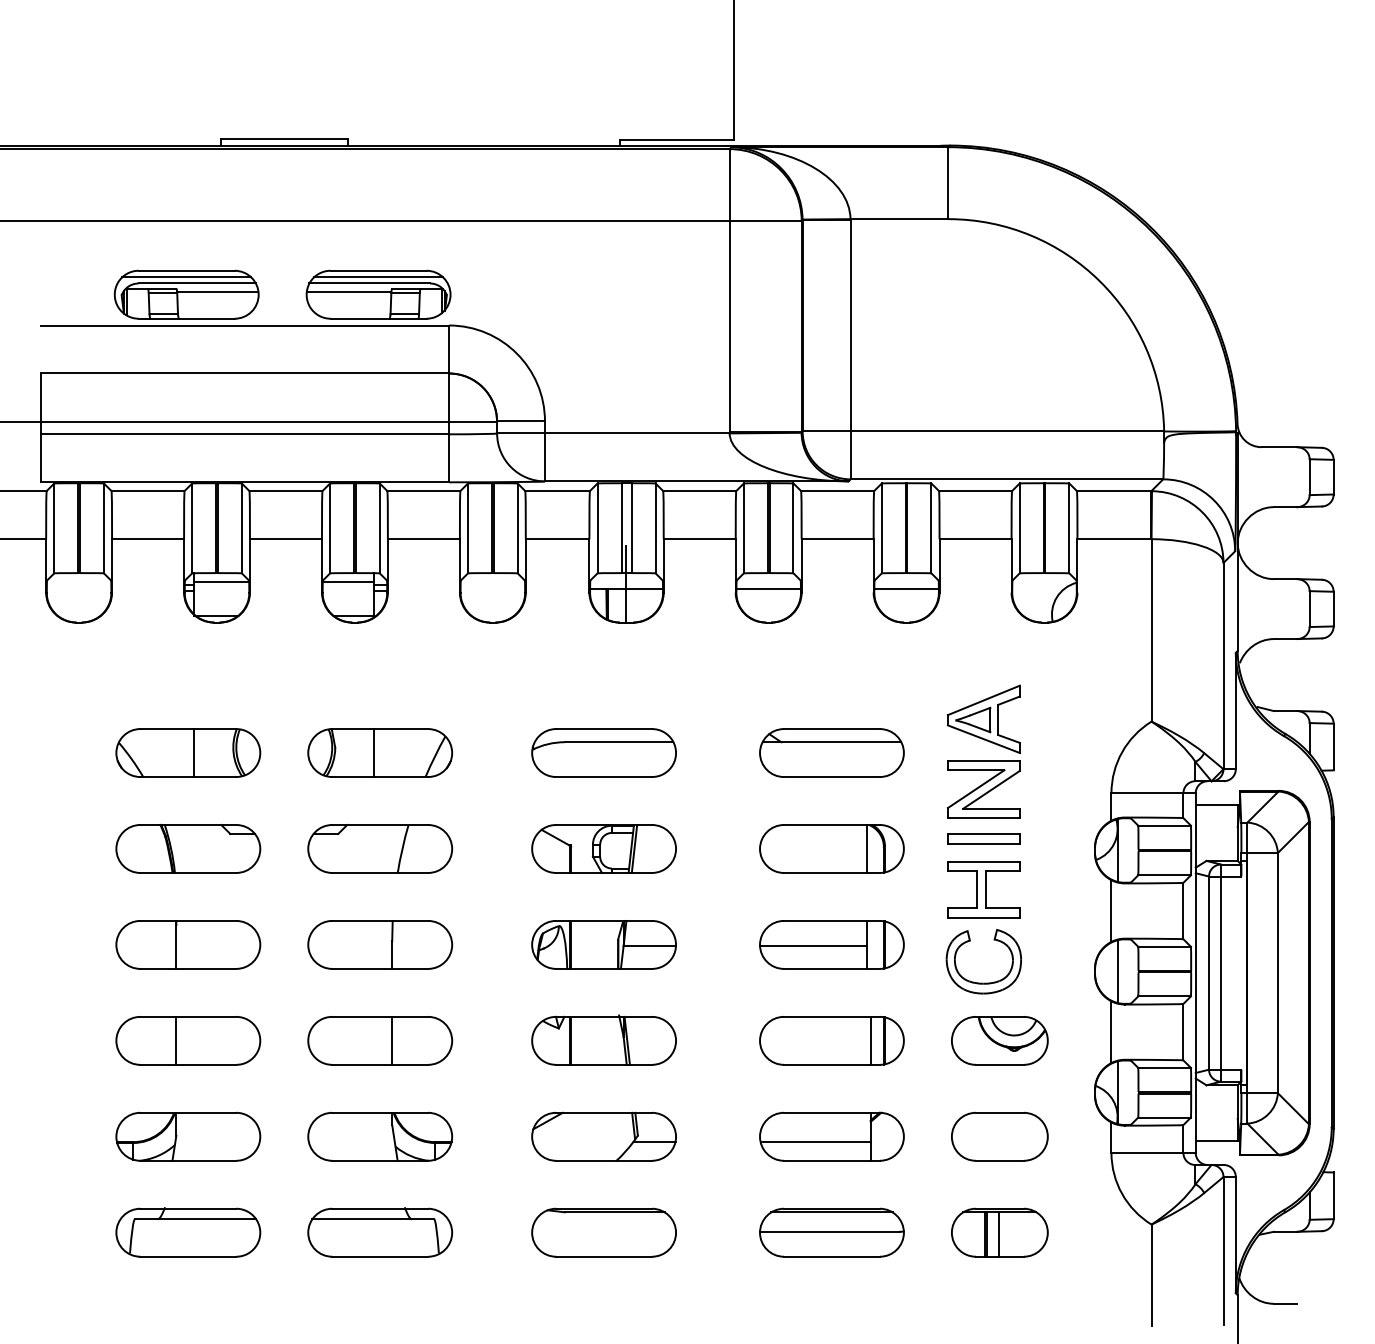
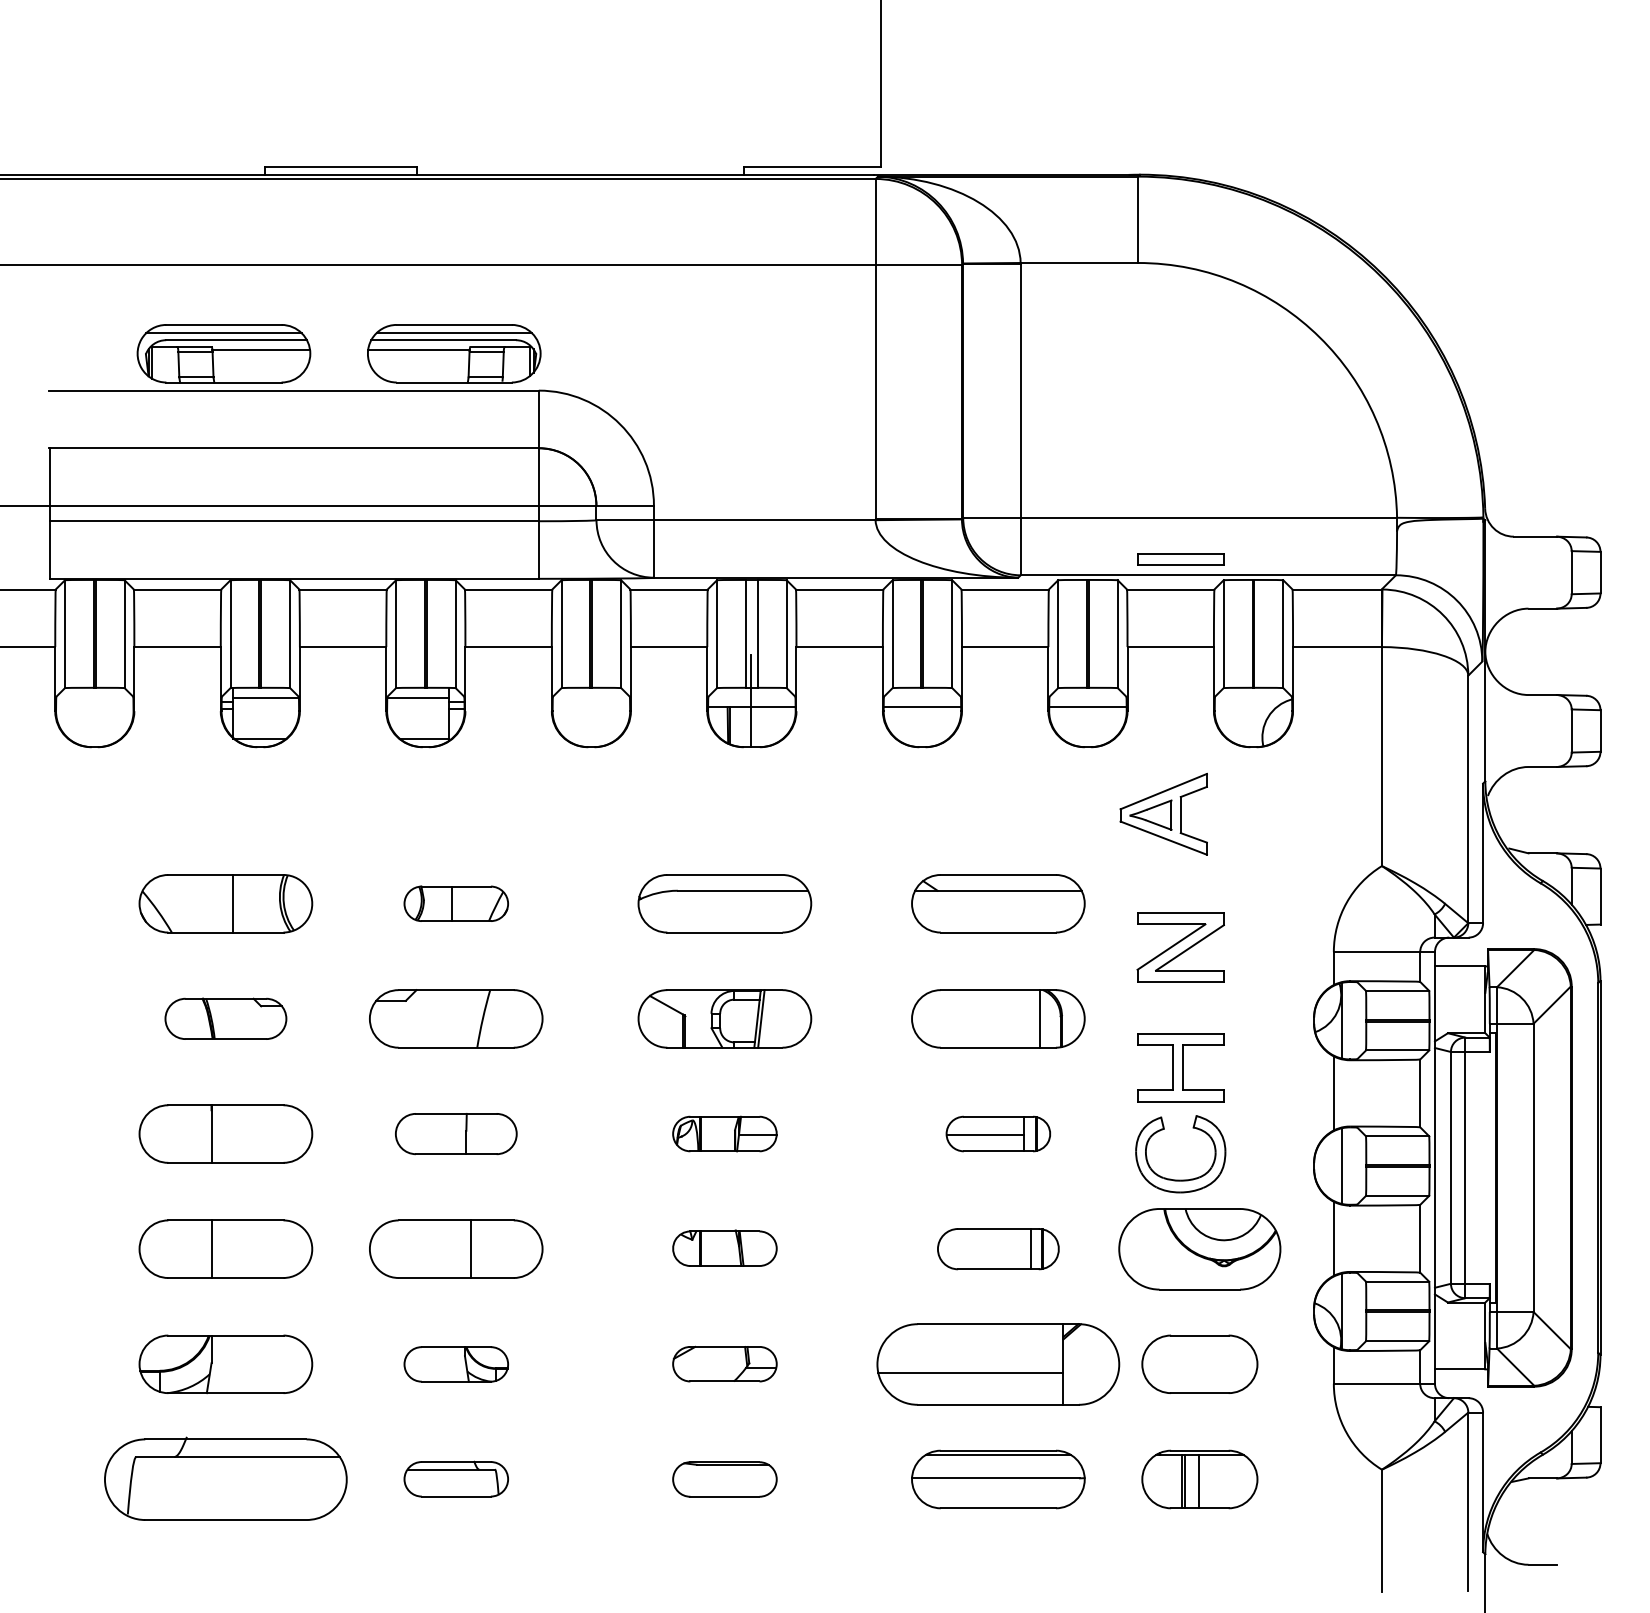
part: (983, 718) -> (1163, 813), moved
part: (380, 752) -> (456, 903), size x0.6
part: (983, 839) -> (1180, 559), moved
part: (187, 848) -> (225, 1018), size x0.7
part: (380, 944) -> (456, 1133), size x0.7
part: (603, 944) -> (724, 1133), size x0.6
part: (832, 944) -> (998, 1133), size x0.6
part: (603, 1039) -> (724, 1247), size x0.6
part: (832, 1040) -> (998, 1248), size x0.7
part: (999, 1040) -> (1199, 1248), size x1.4
part: (380, 1136) -> (456, 1364), size x0.6
part: (603, 1136) -> (724, 1363), size x0.6
part: (832, 1136) -> (998, 1363), size x1.4
part: (187, 1231) -> (225, 1478), size x1.4
part: (380, 1231) -> (456, 1478), size x0.6
part: (603, 1232) -> (724, 1479), size x0.6

